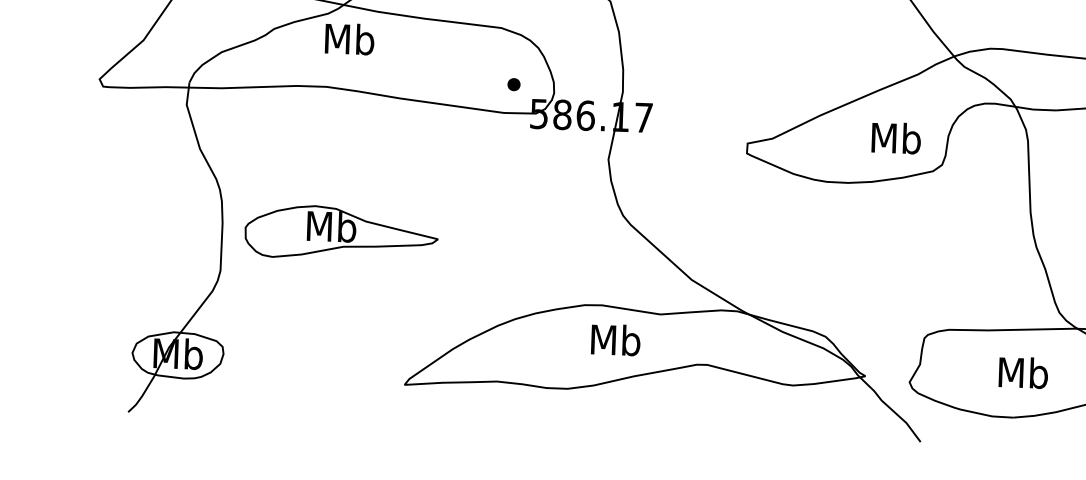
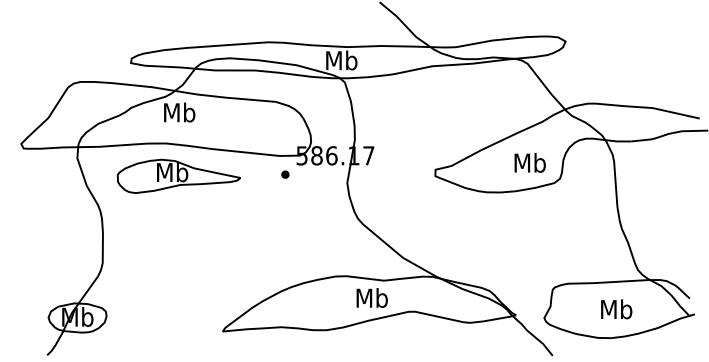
part: (514, 84) -> (285, 174), moved
part: (340, 231) -> (178, 175), moved
text: (614, 339) -> (371, 297), moved

